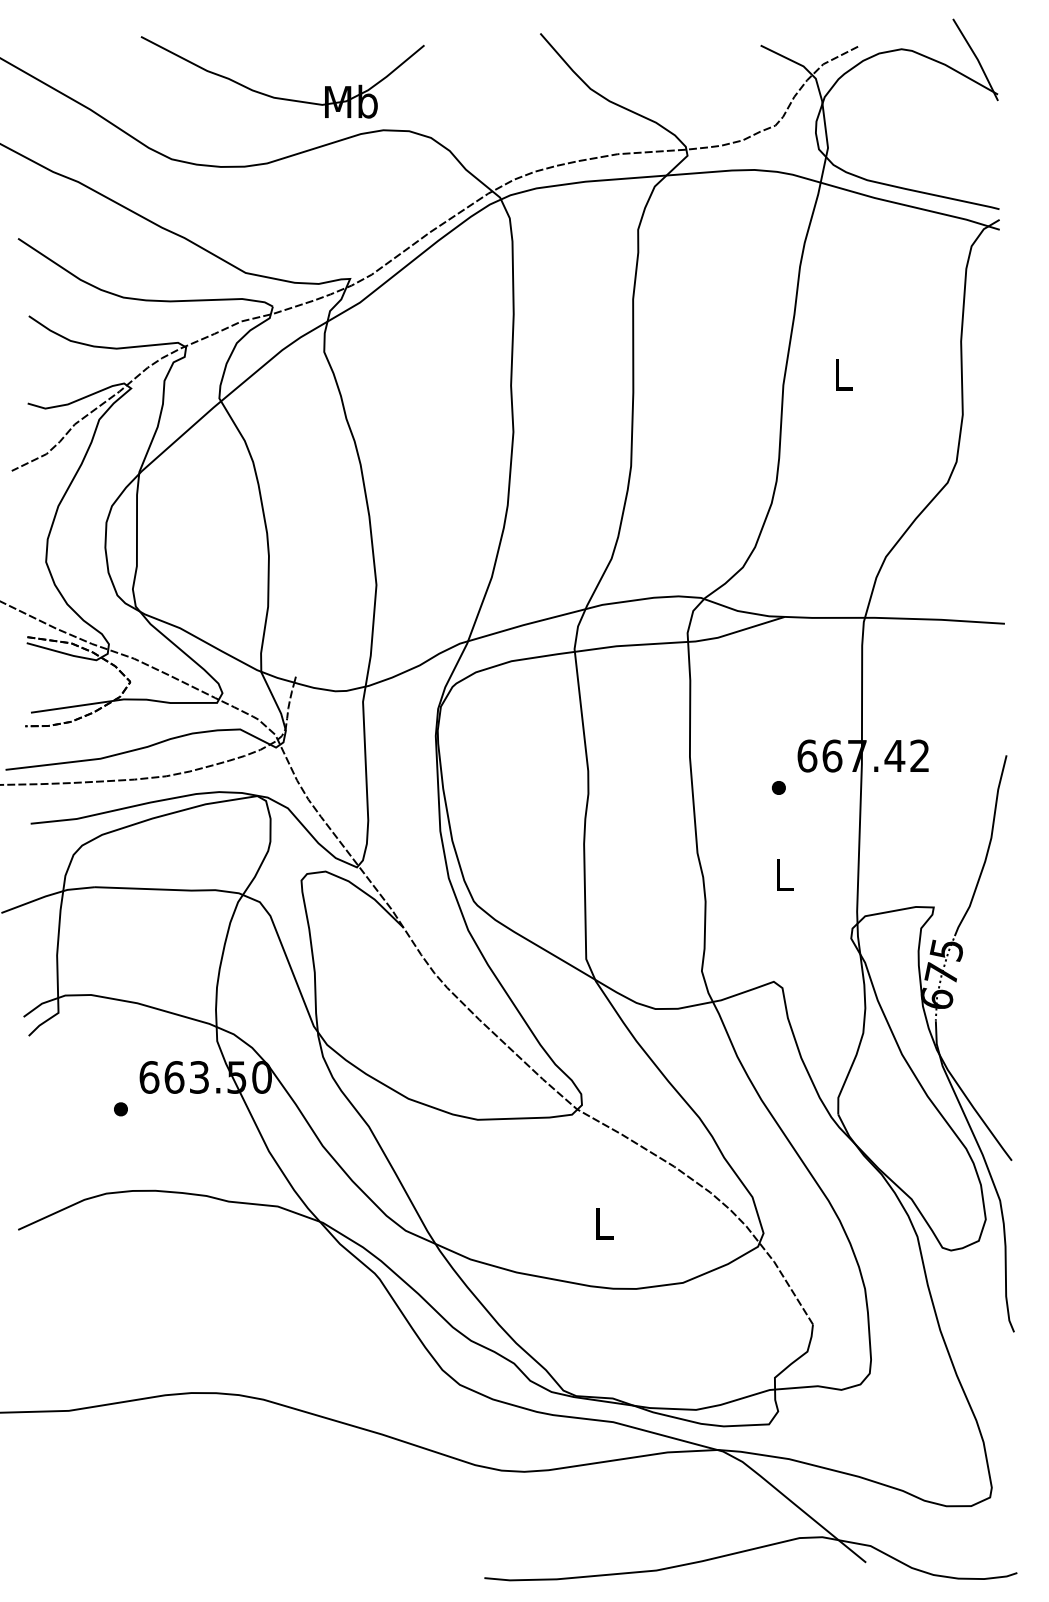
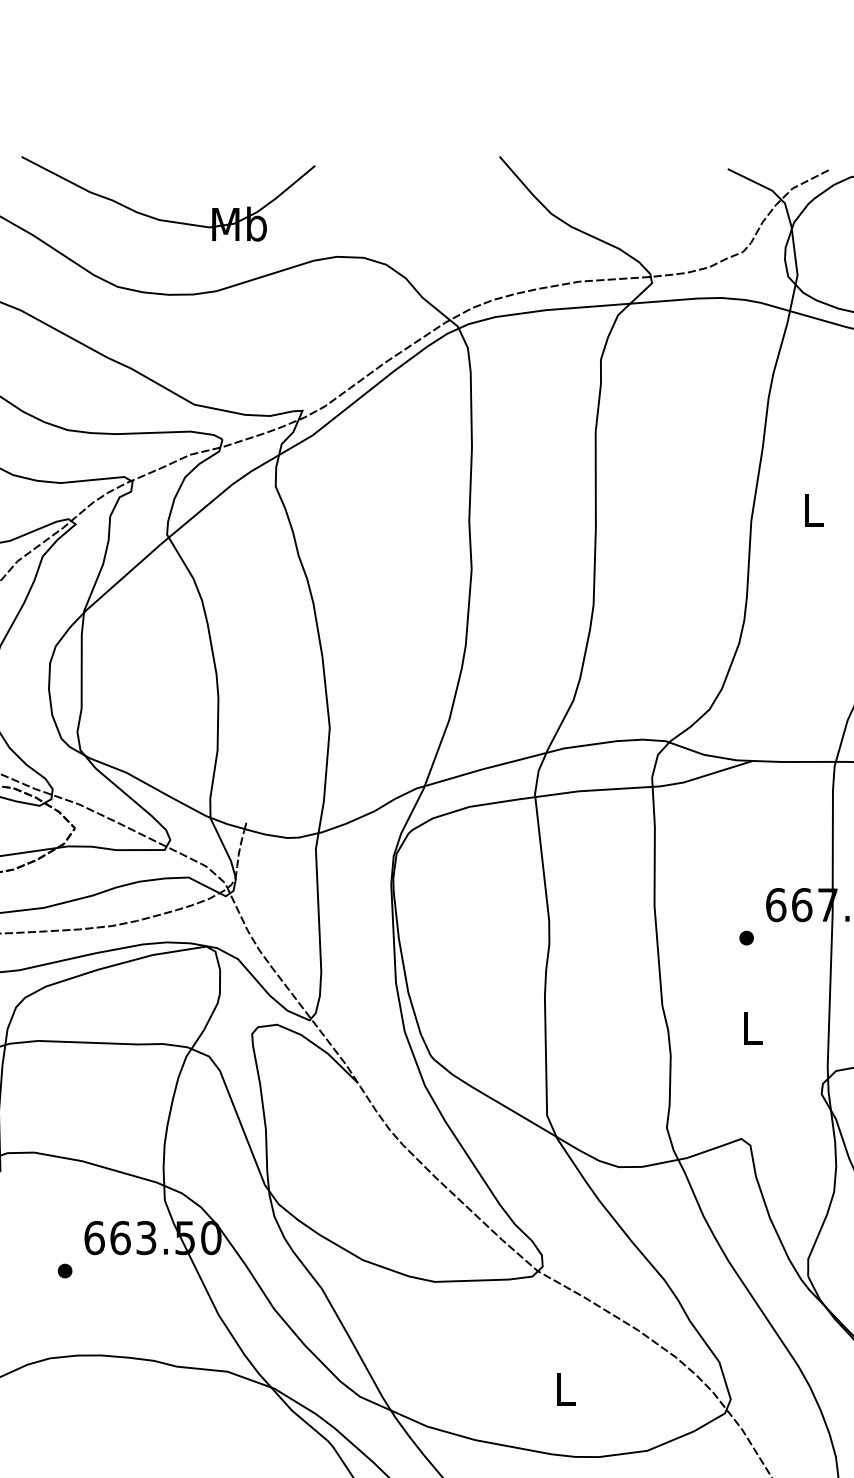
part: (280, 97) -> (166, 219), moved

